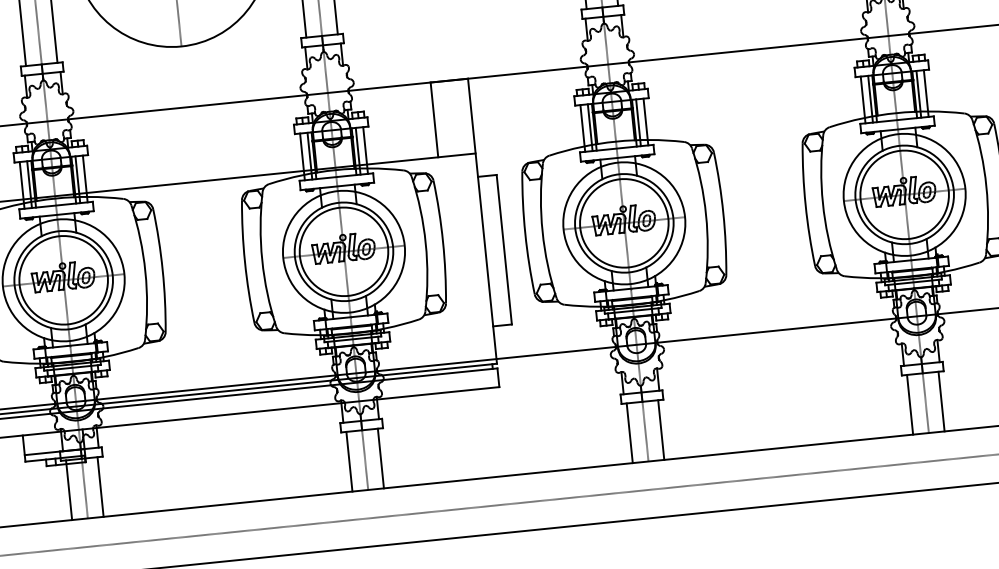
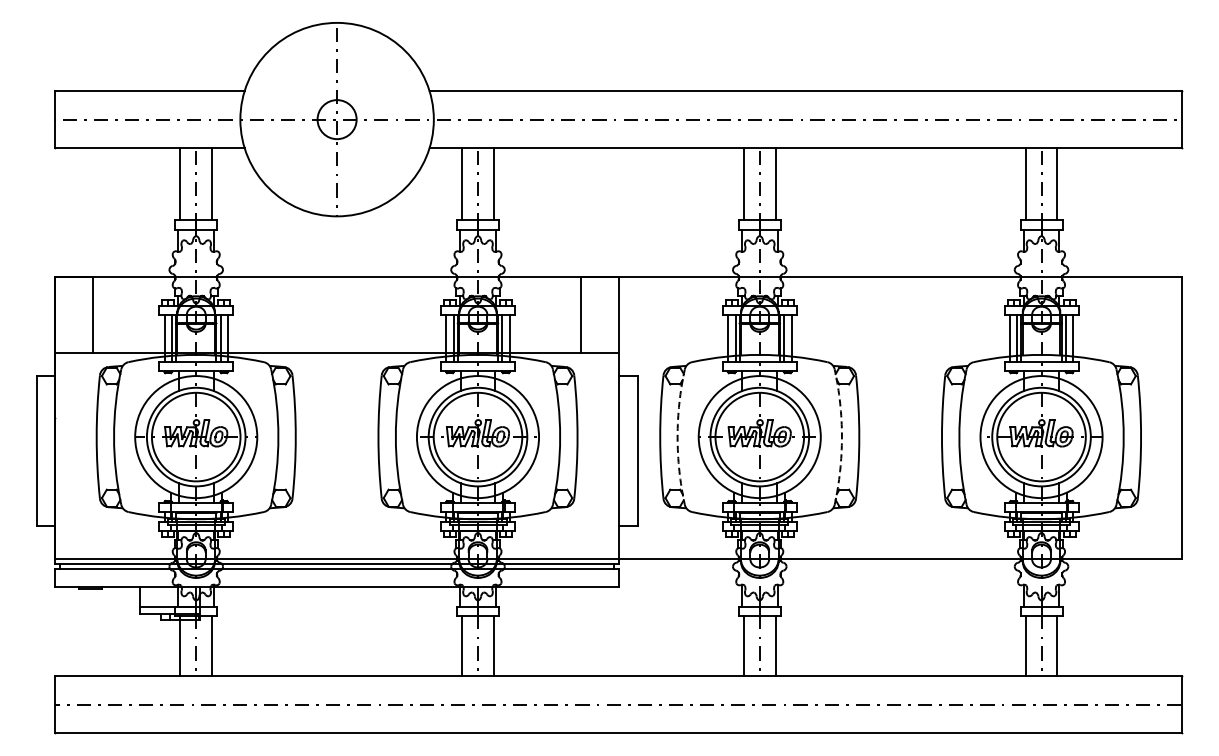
arc: (705, 215) -> (841, 437), solid -> dashed
arc: (542, 232) -> (677, 437), solid -> dashed

